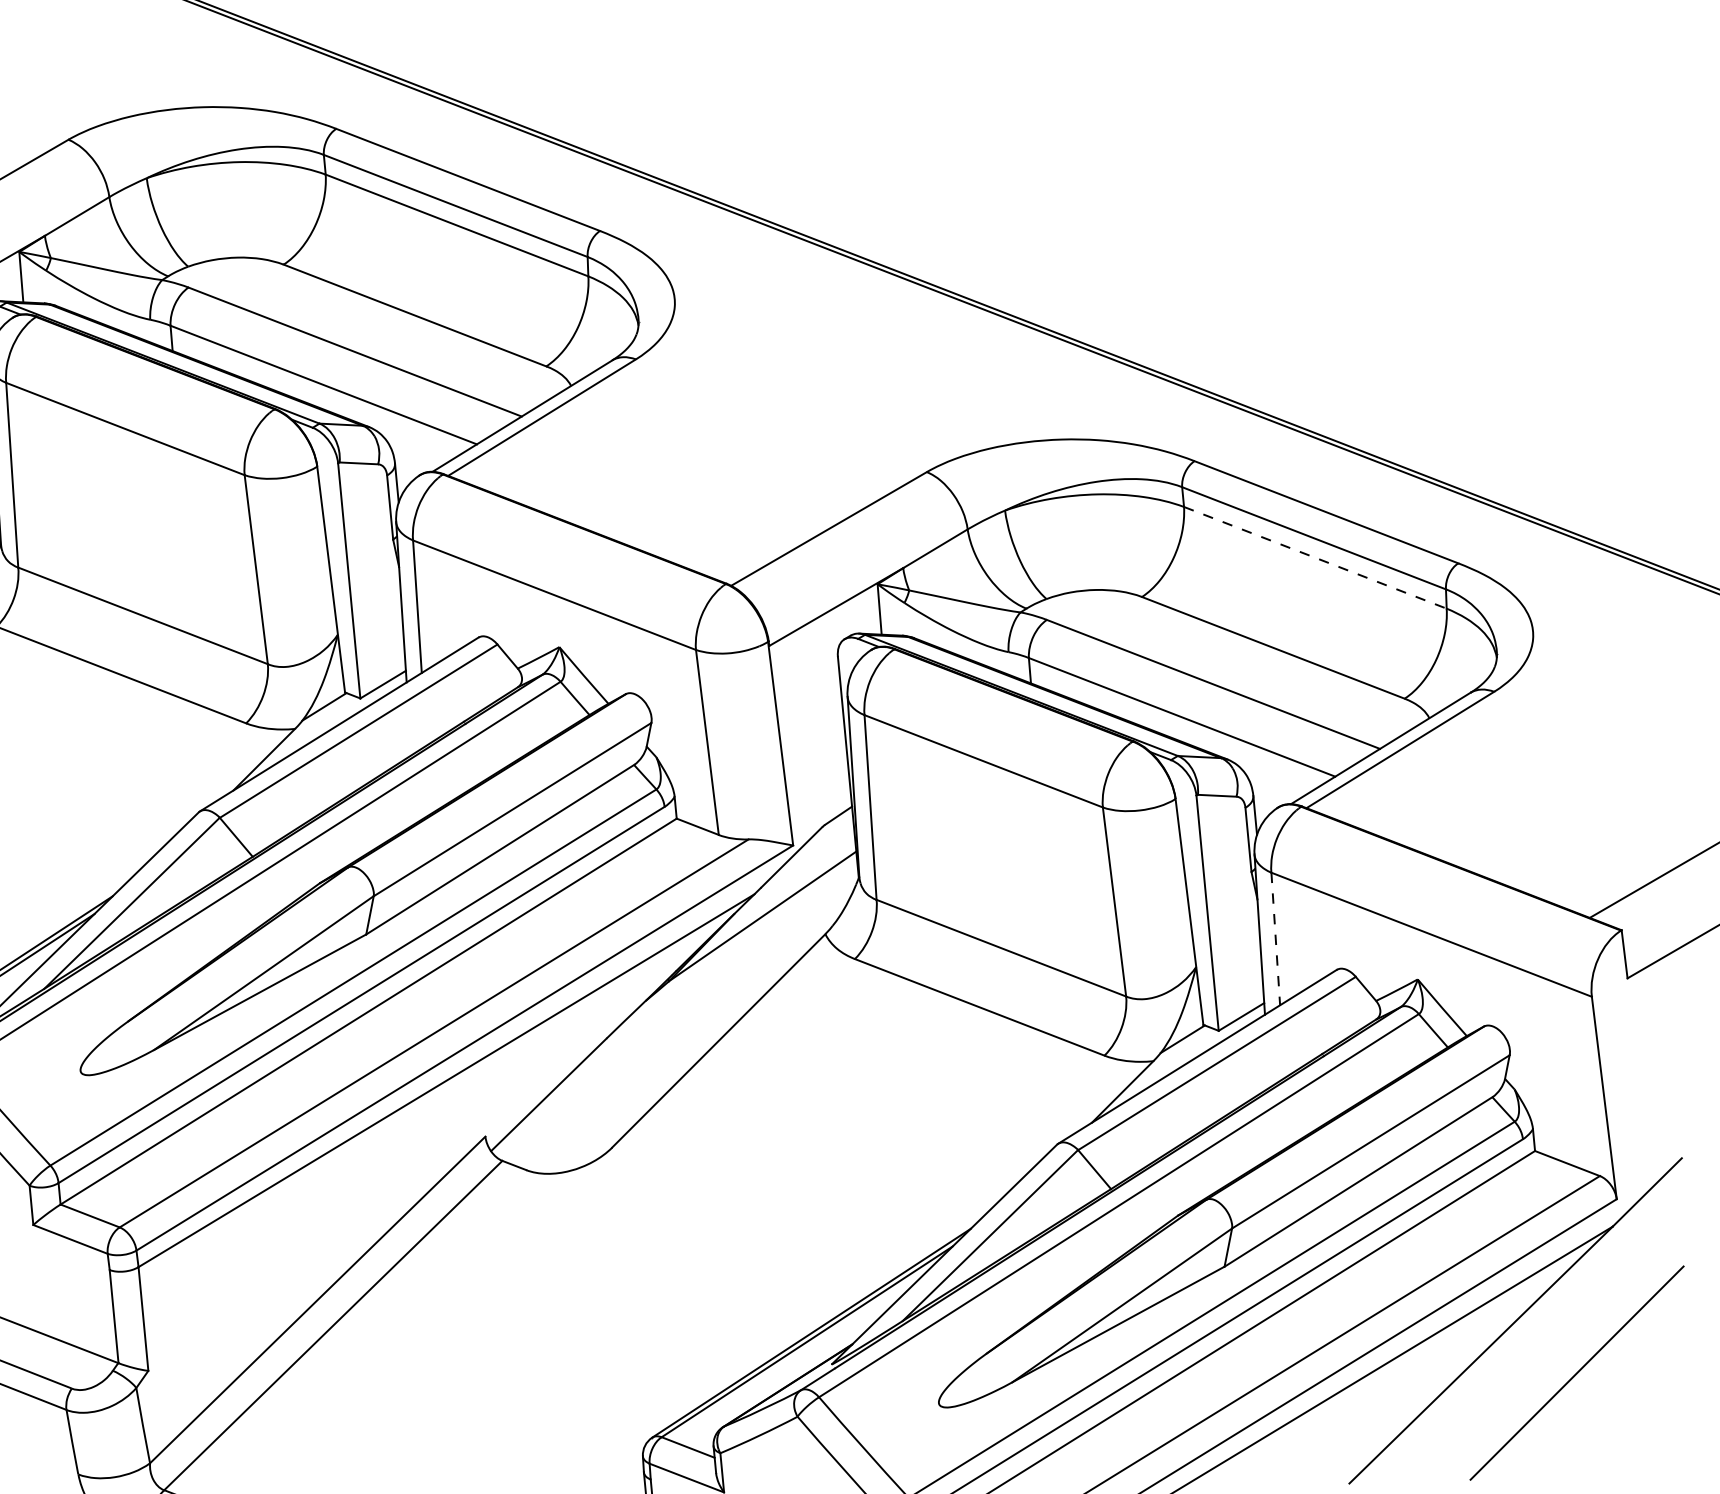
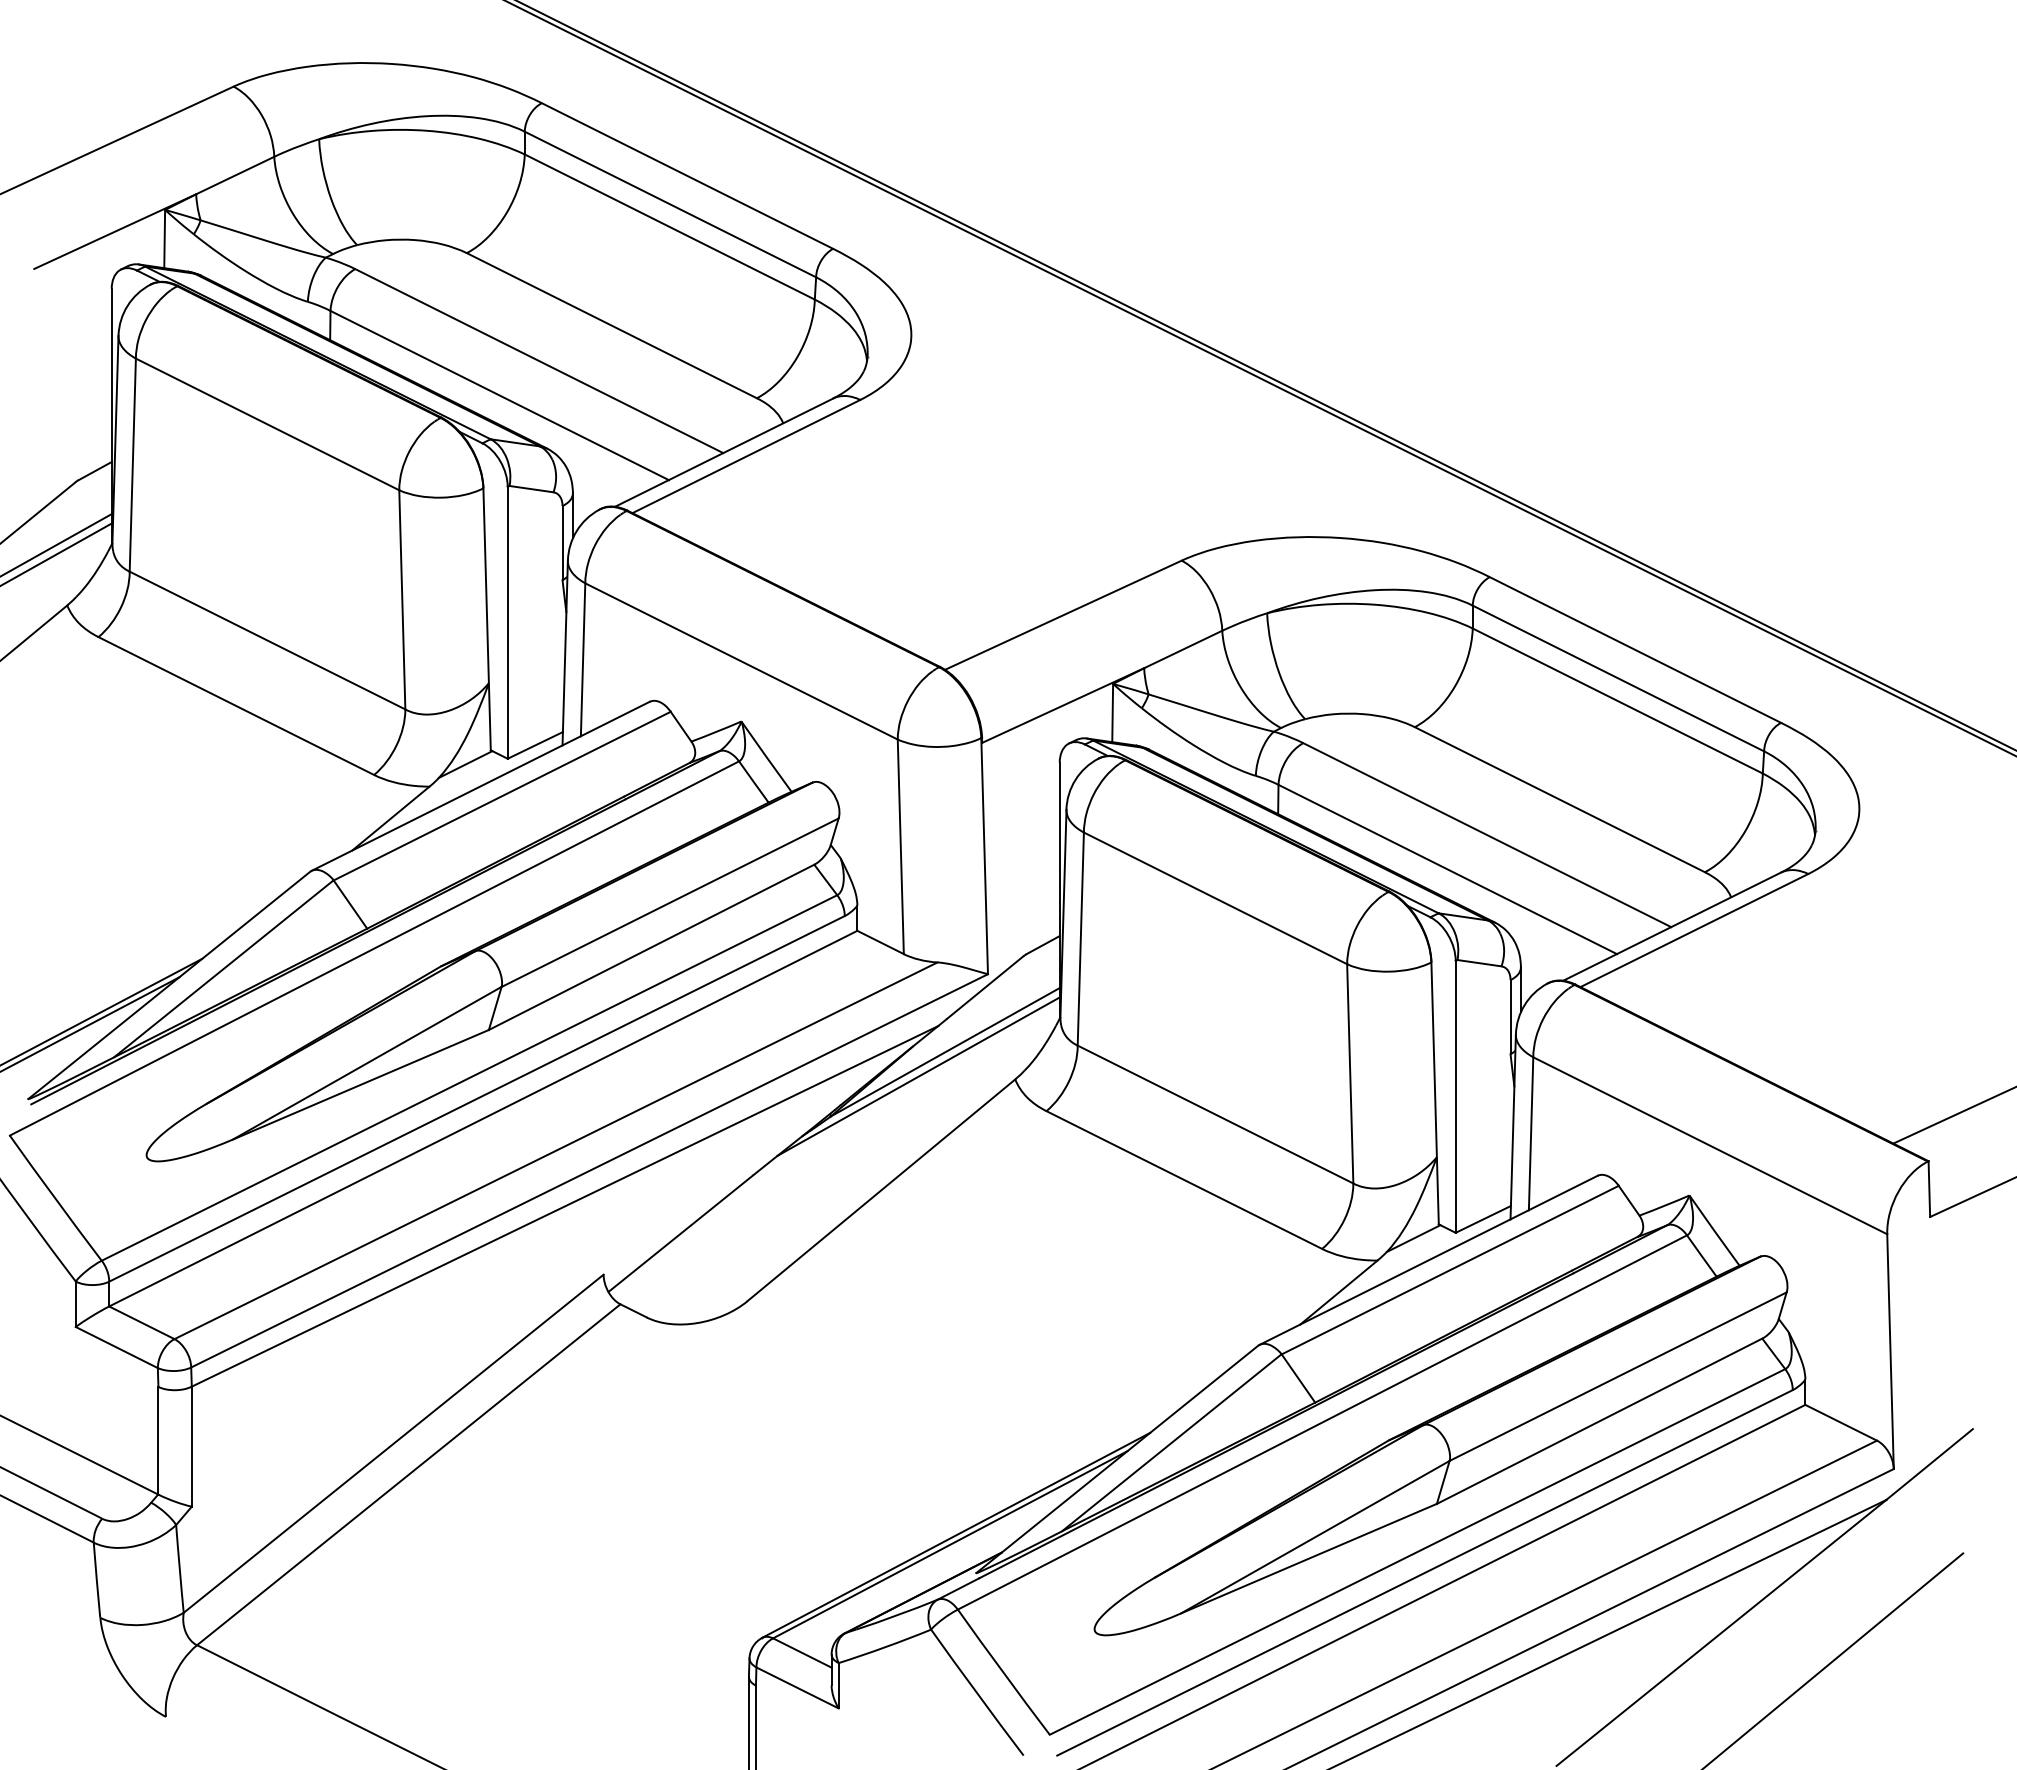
line: (1316, 558) -> (1618, 701), dashed -> solid
line: (1276, 938) -> (1531, 1133), dashed -> solid
line: (741, 939) -> (918, 1076), added

